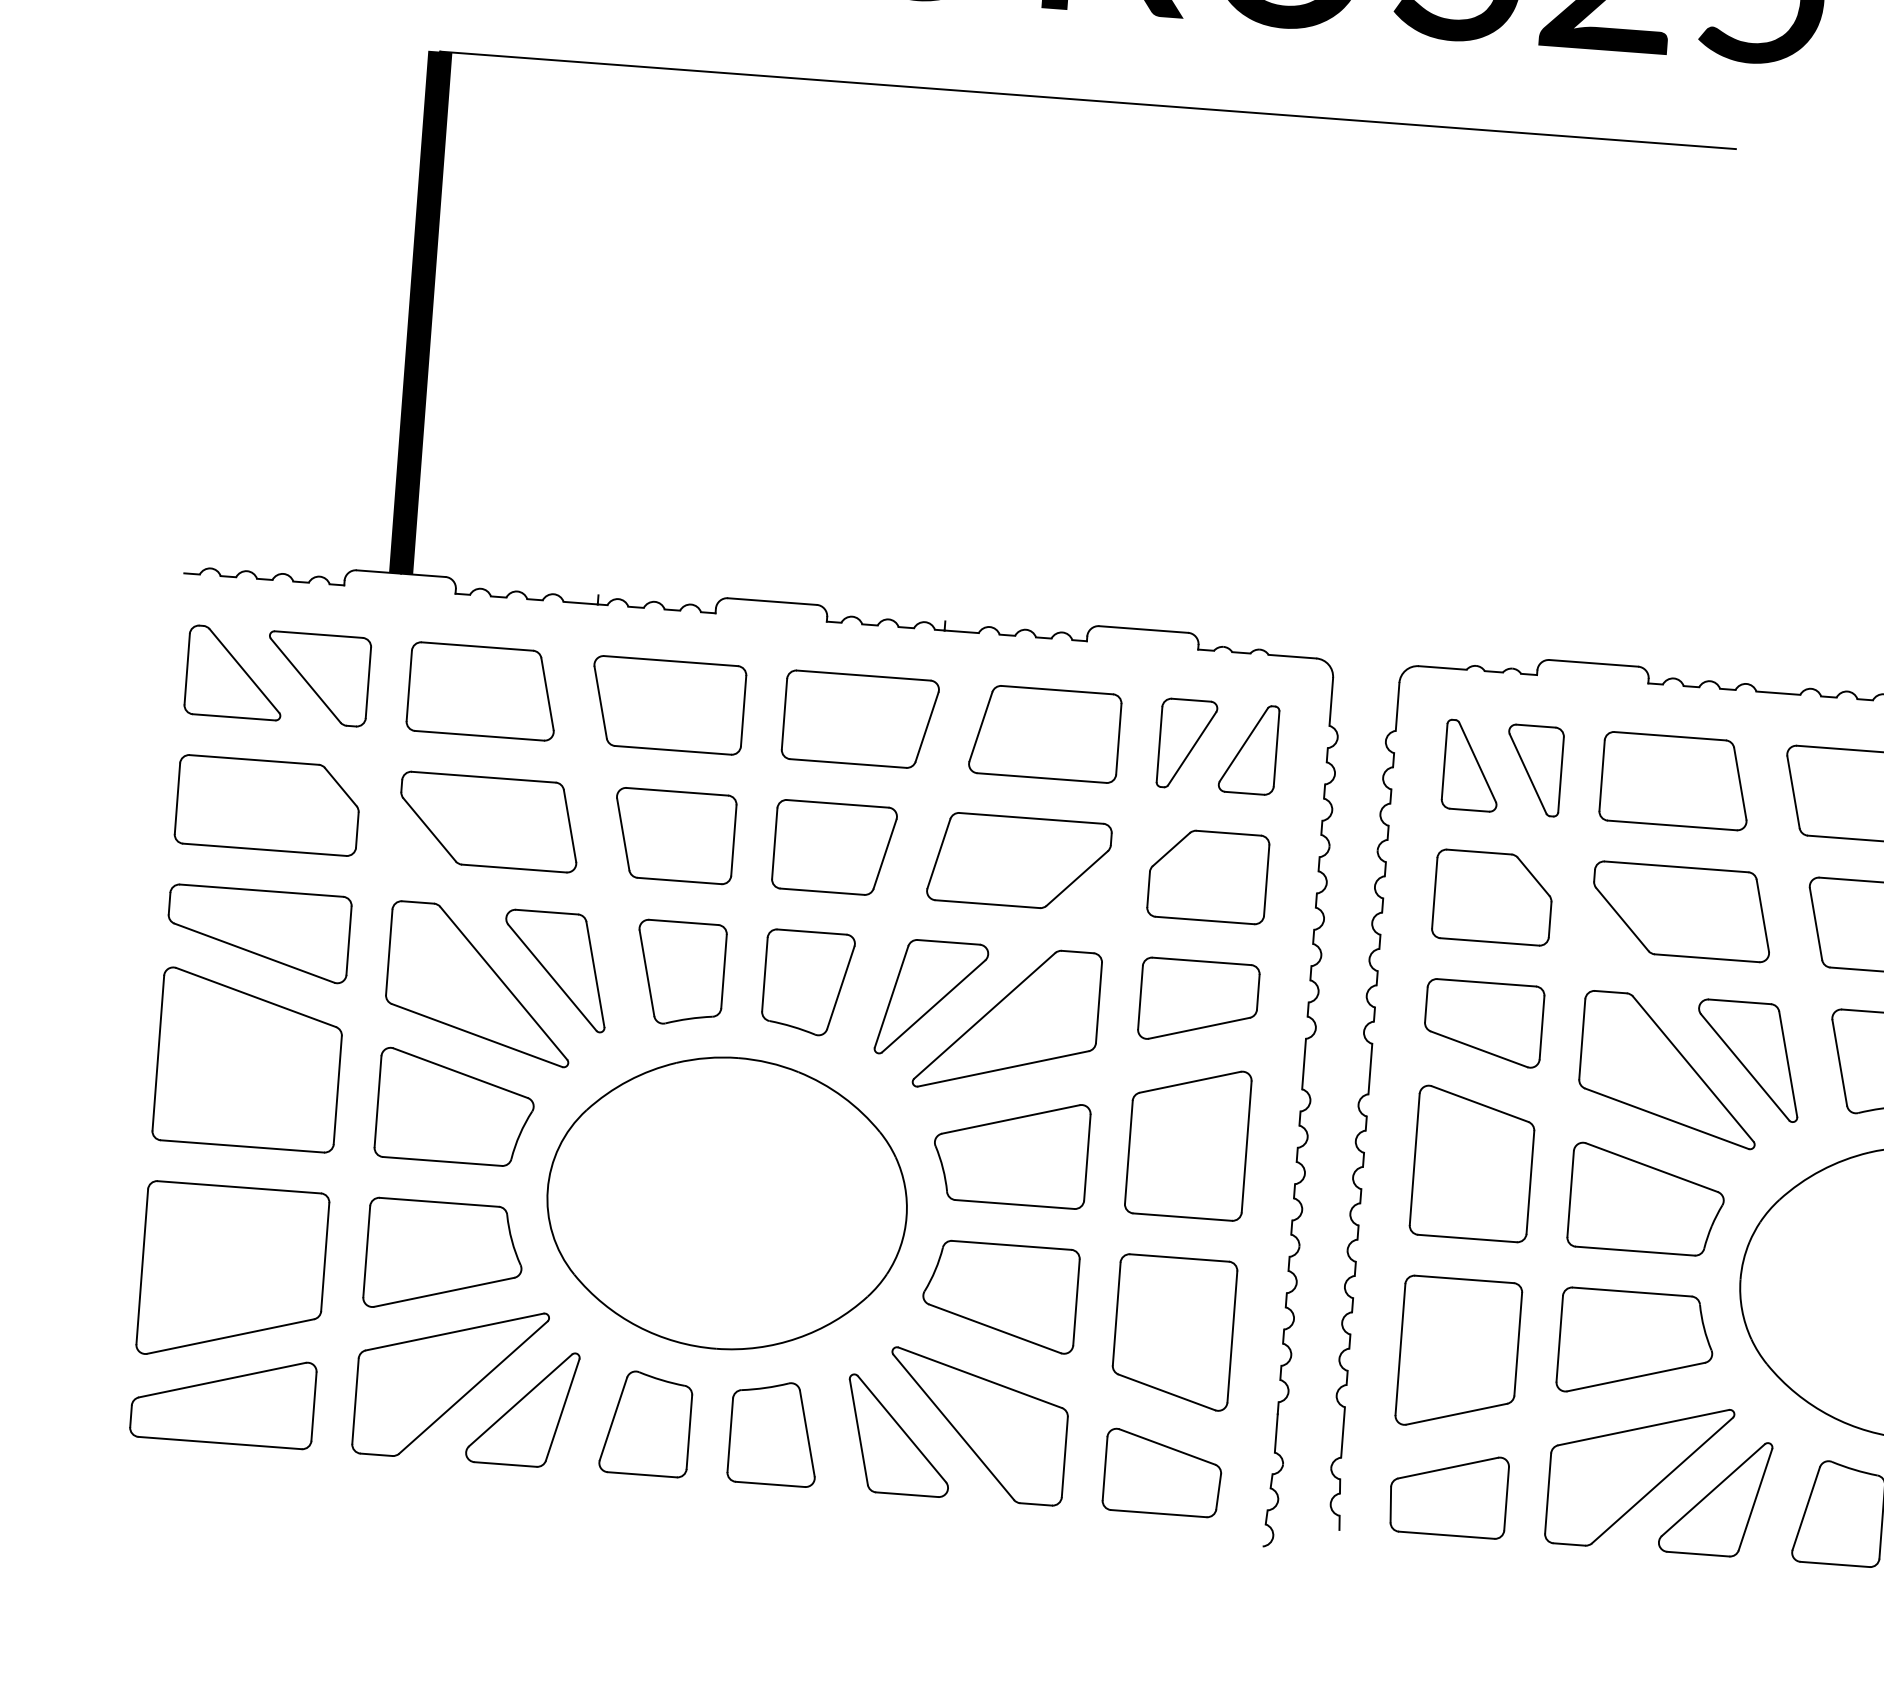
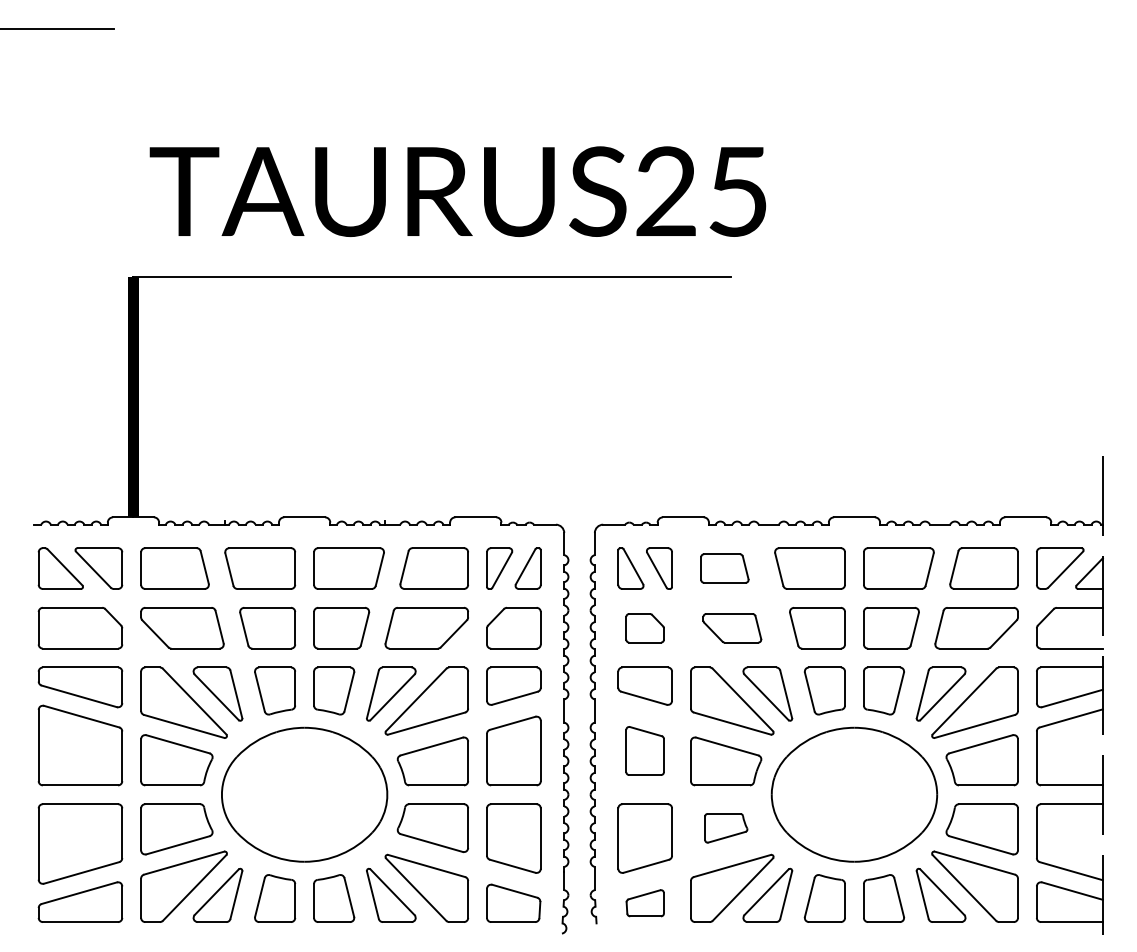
part: (1674, 780) -> (724, 568), size x0.7
part: (1491, 898) -> (644, 628), size x0.7
part: (1682, 912) -> (732, 628), size x0.7
part: (1471, 1162) -> (644, 750), size x0.7
part: (1636, 1345) -> (726, 828), size x0.6
part: (1446, 1492) -> (644, 902), size x0.7

